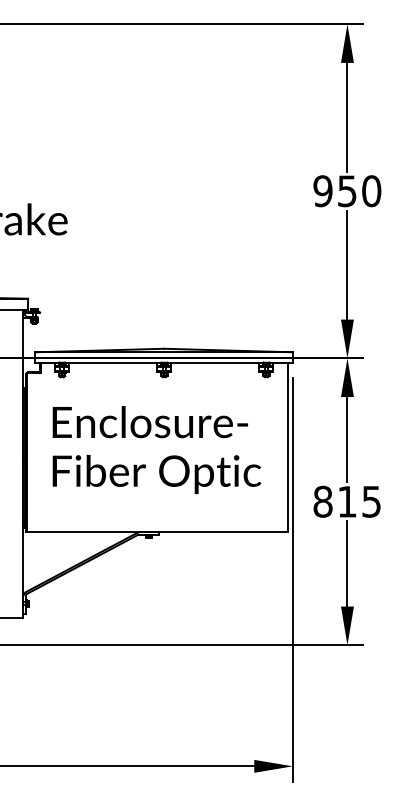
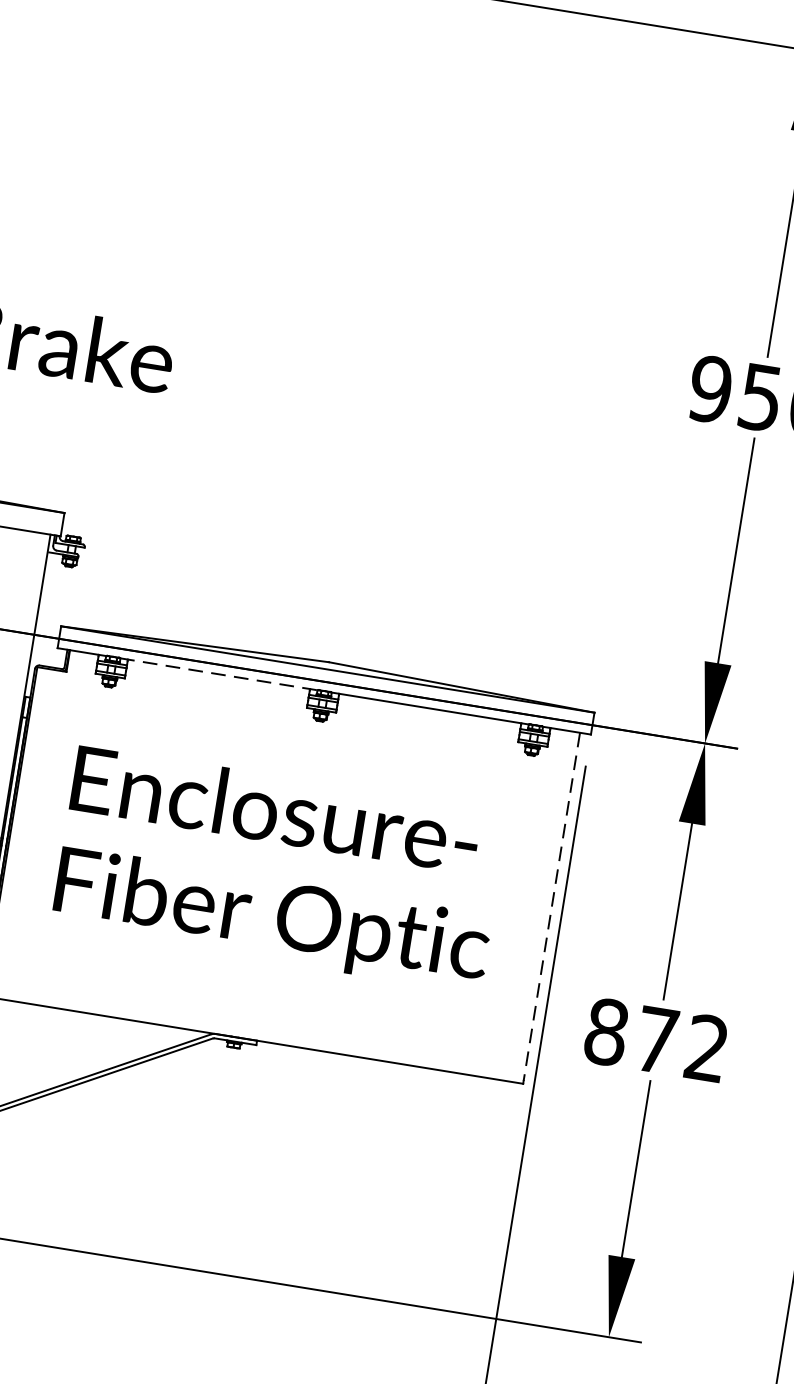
line: (113, 362) -> (219, 673), solid -> dashed
line: (287, 447) -> (551, 907), solid -> dashed
text: (359, 501) -> (682, 1043), 815 -> 872

